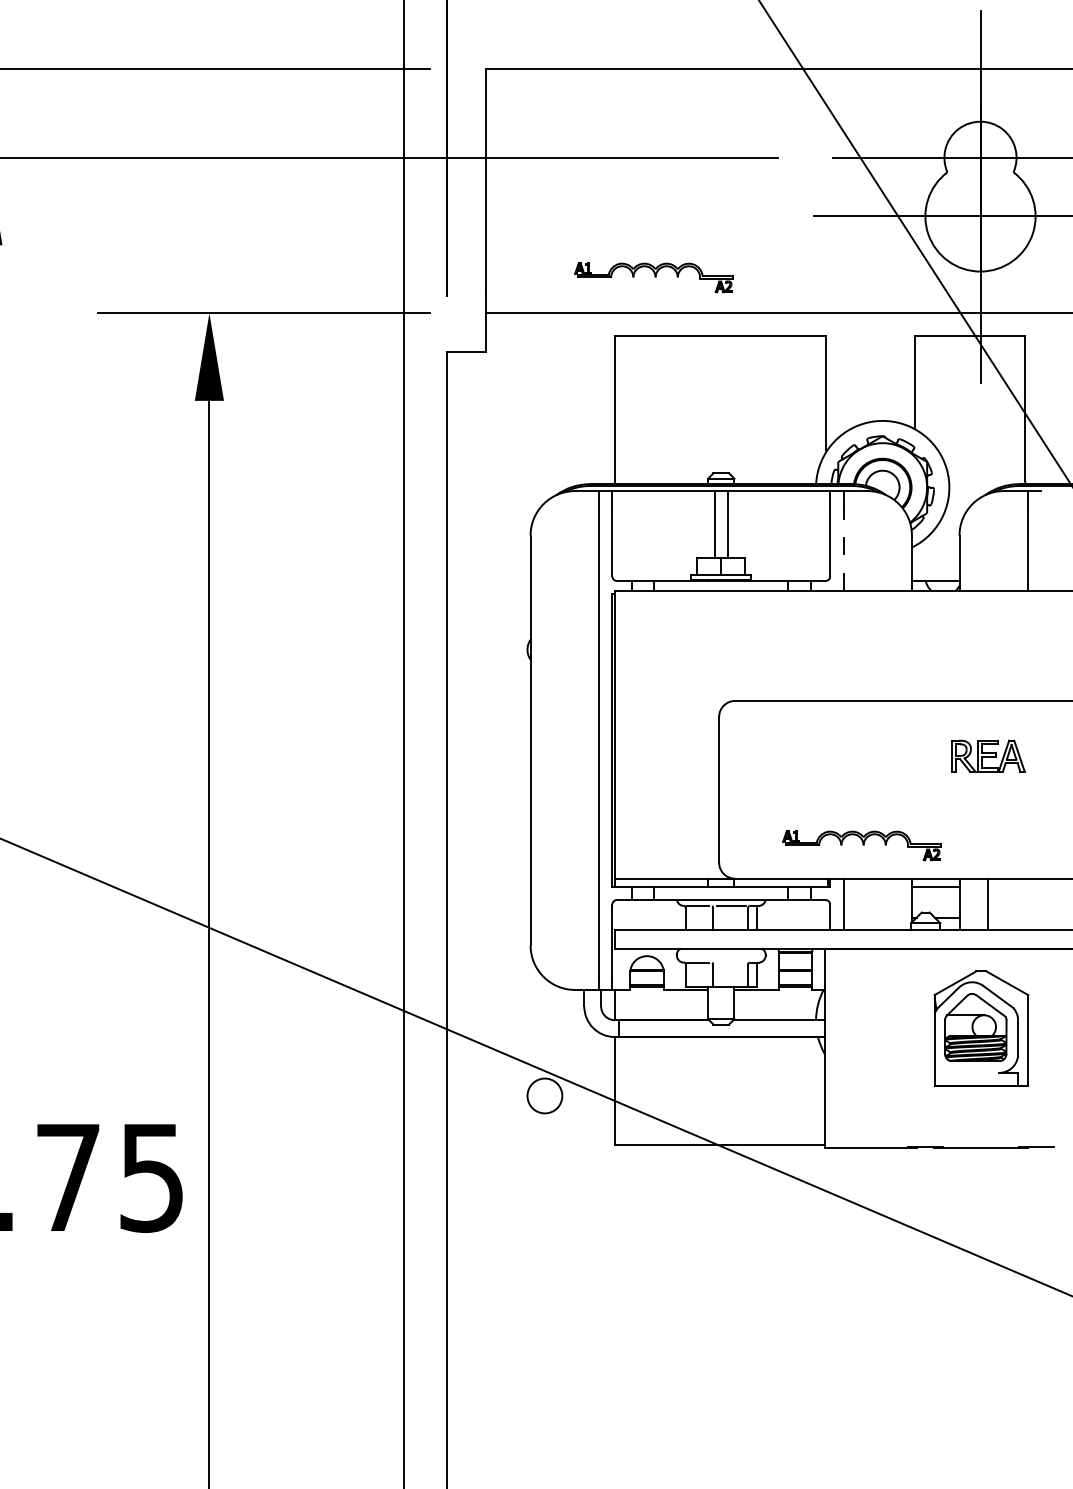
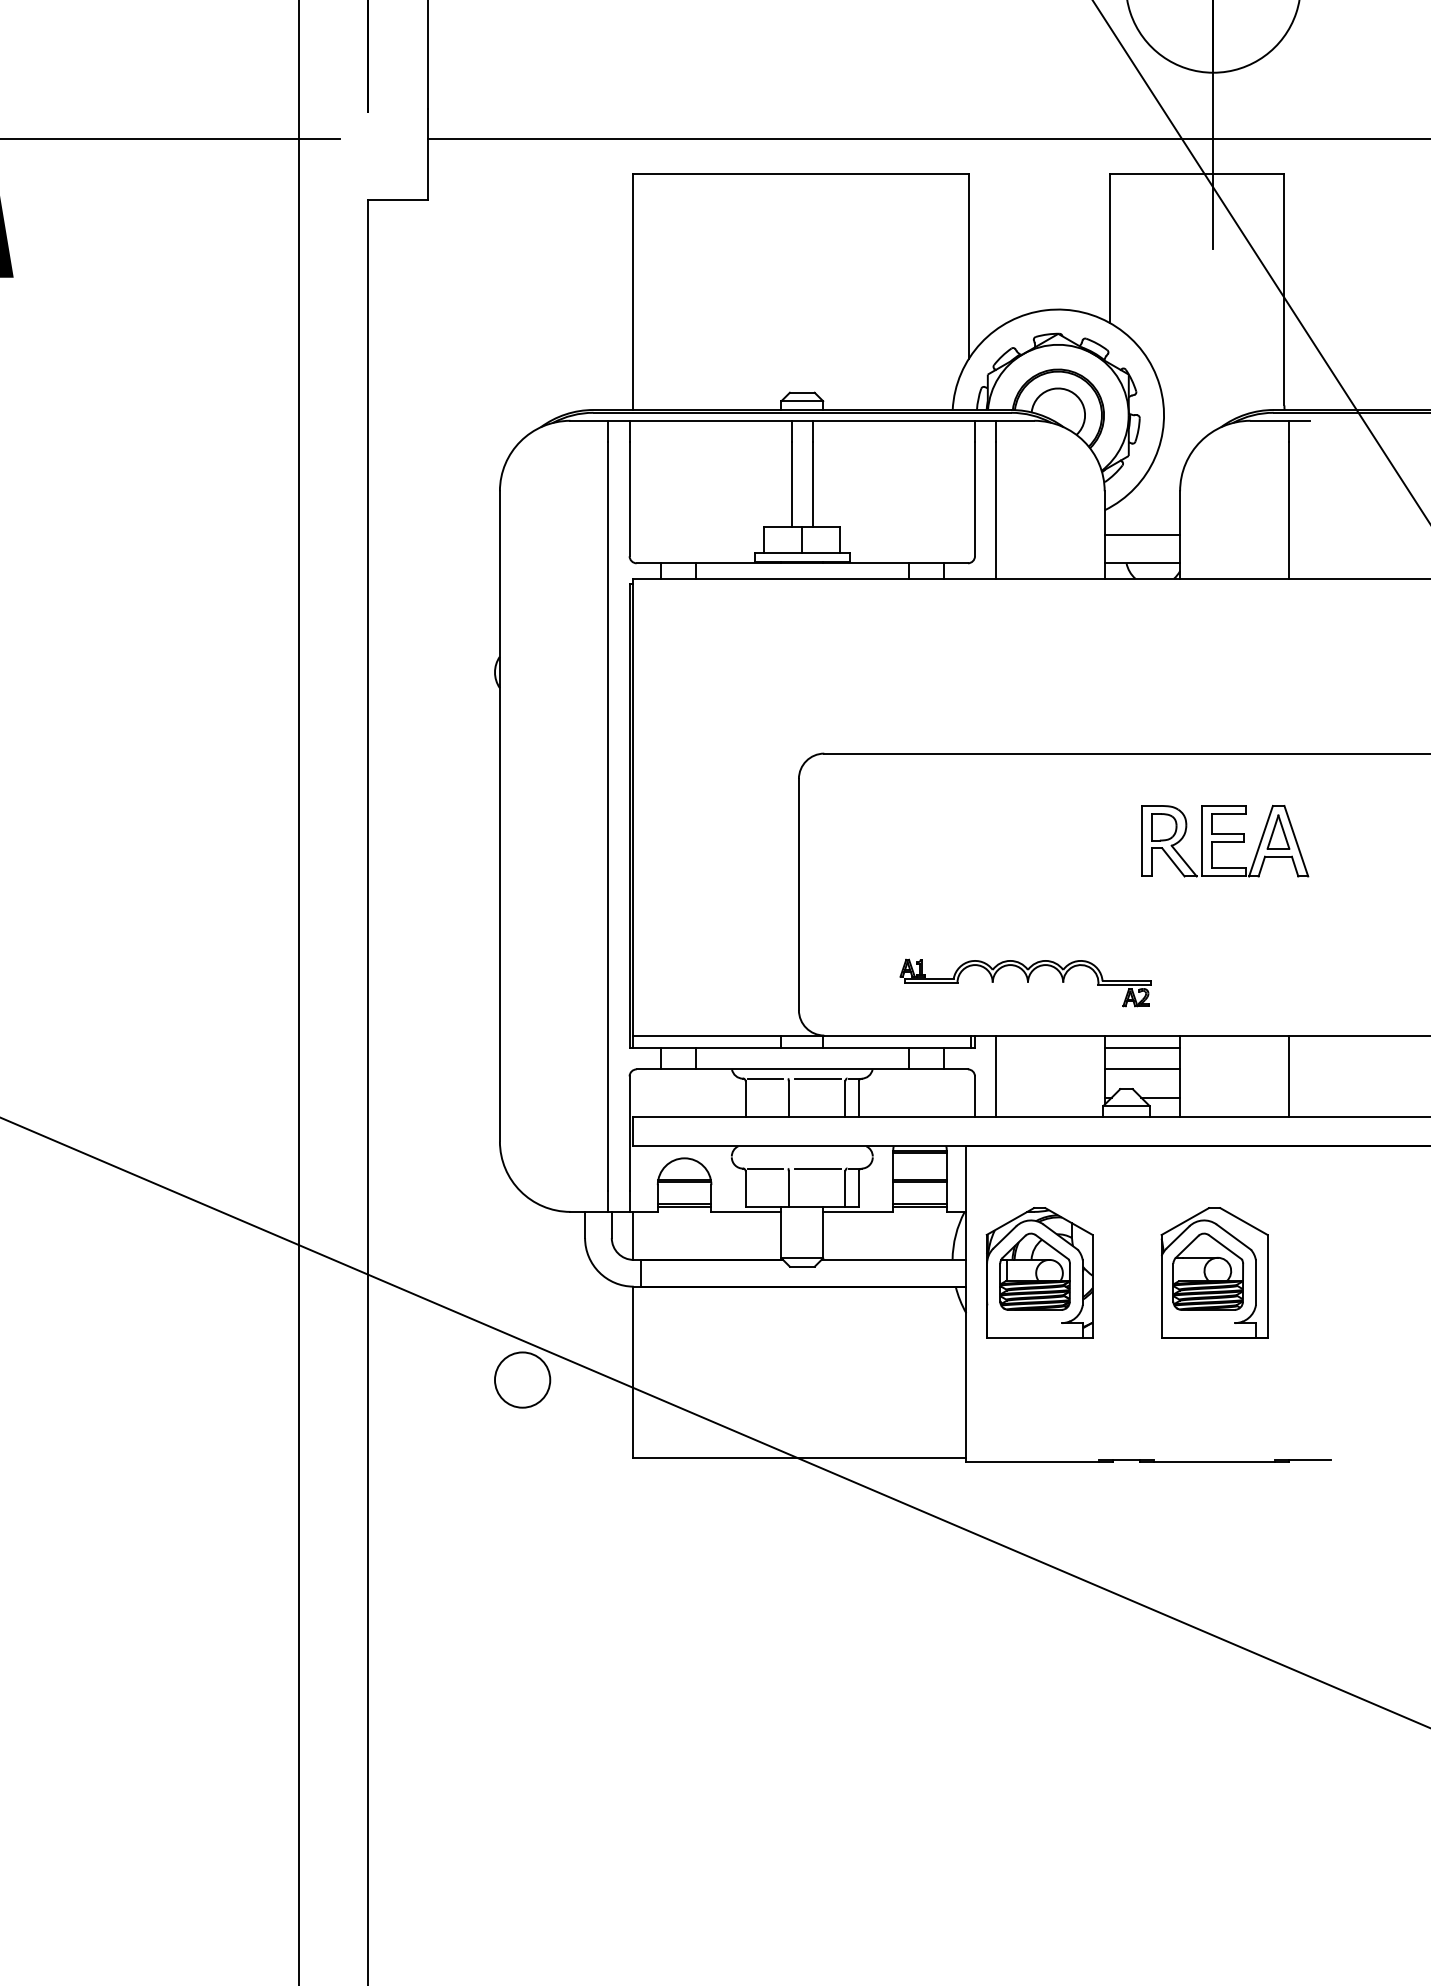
part: (653, 277) -> (694, 82), removed
line: (843, 547) -> (996, 510), dashed -> solid
line: (935, 563) -> (1142, 535), added
part: (988, 756) -> (1226, 841), size x1.43
line: (935, 900) -> (1142, 1070), added
line: (987, 904) -> (1287, 1076), moved
line: (730, 962) -> (816, 1168), added
part: (870, 1027) -> (1038, 1271), added
part: (980, 1027) -> (1213, 1271), size x0.71

